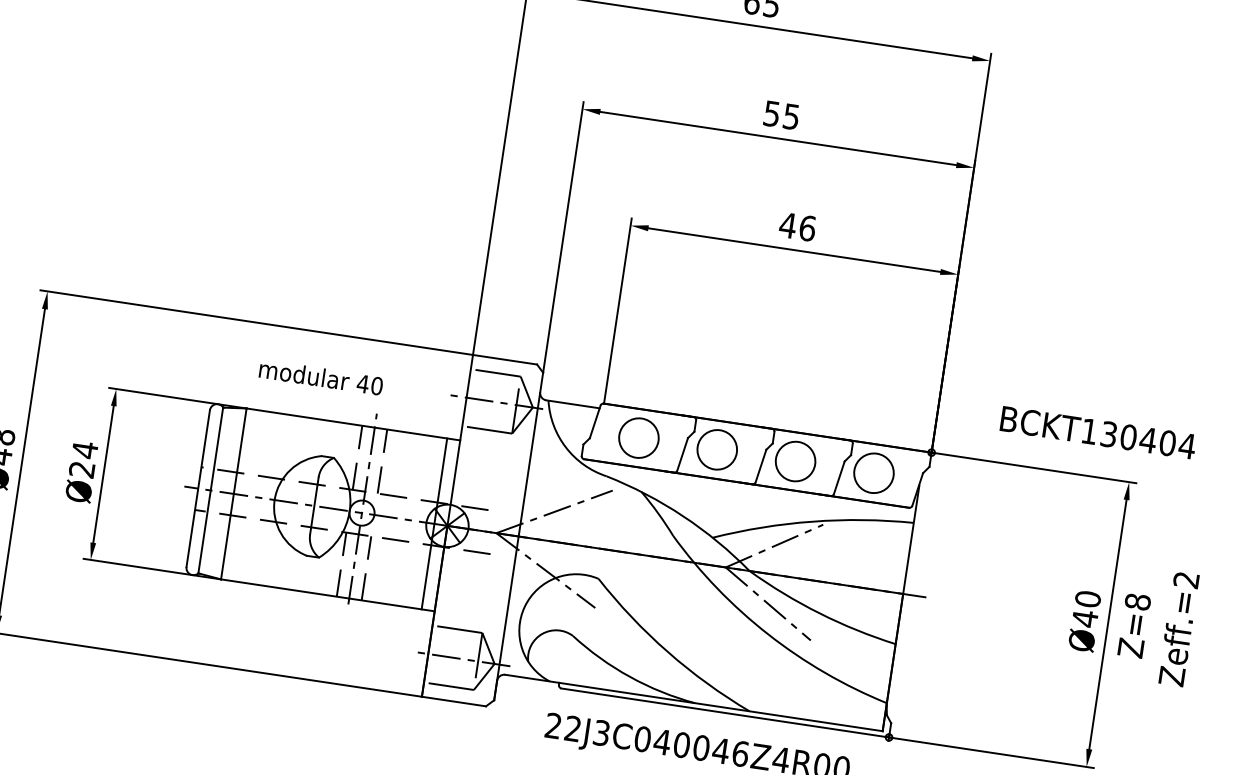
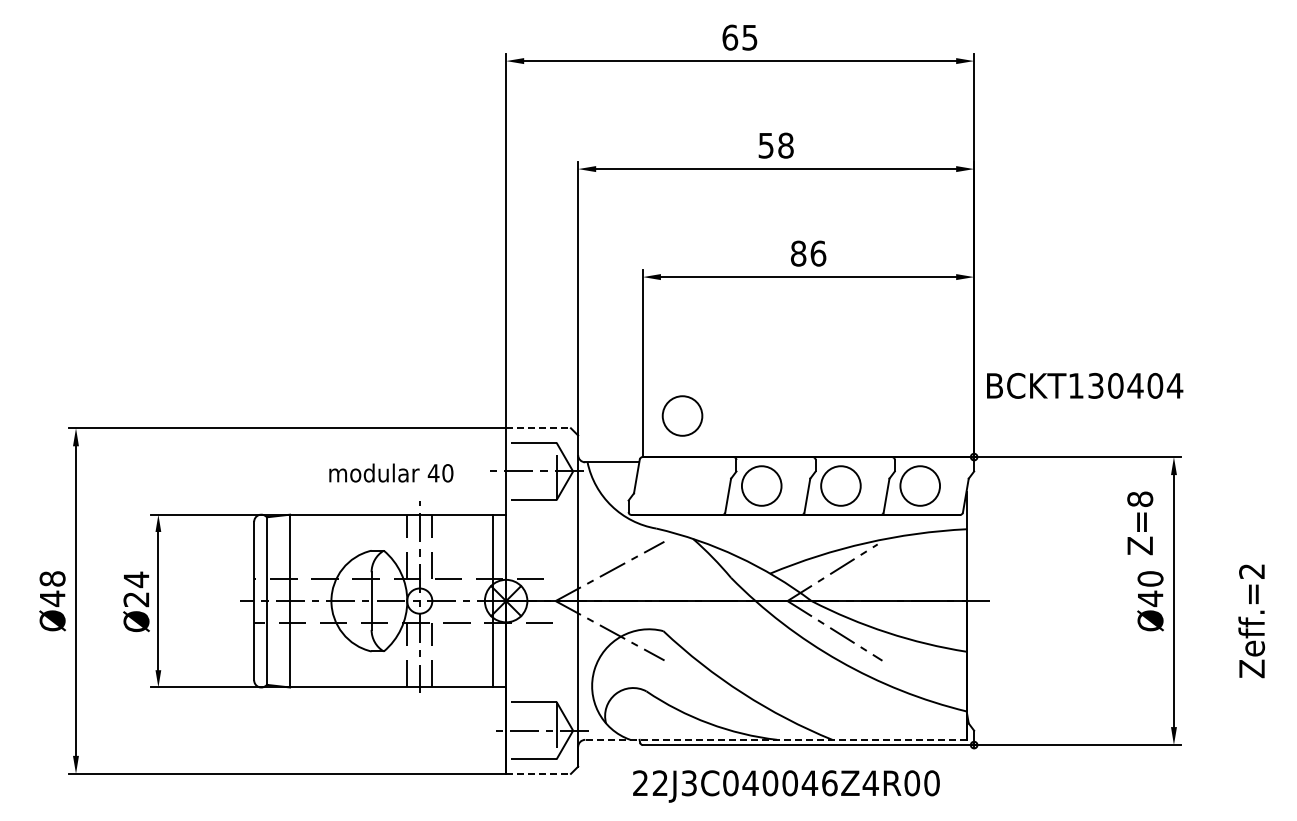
text: (791, 116) -> (785, 145), 55 -> 58
text: (787, 225) -> (798, 253), 46 -> 86
line: (505, 360) -> (539, 428), solid -> dashed
text: (321, 377) -> (391, 472), moved
text: (1098, 432) -> (1085, 385), moved
circle: (638, 437) -> (682, 415), moved
text: (1134, 625) -> (1140, 523), moved
text: (1178, 629) -> (1251, 621), moved
line: (454, 701) -> (539, 773), solid -> dashed
line: (694, 702) -> (776, 739), solid -> dashed

